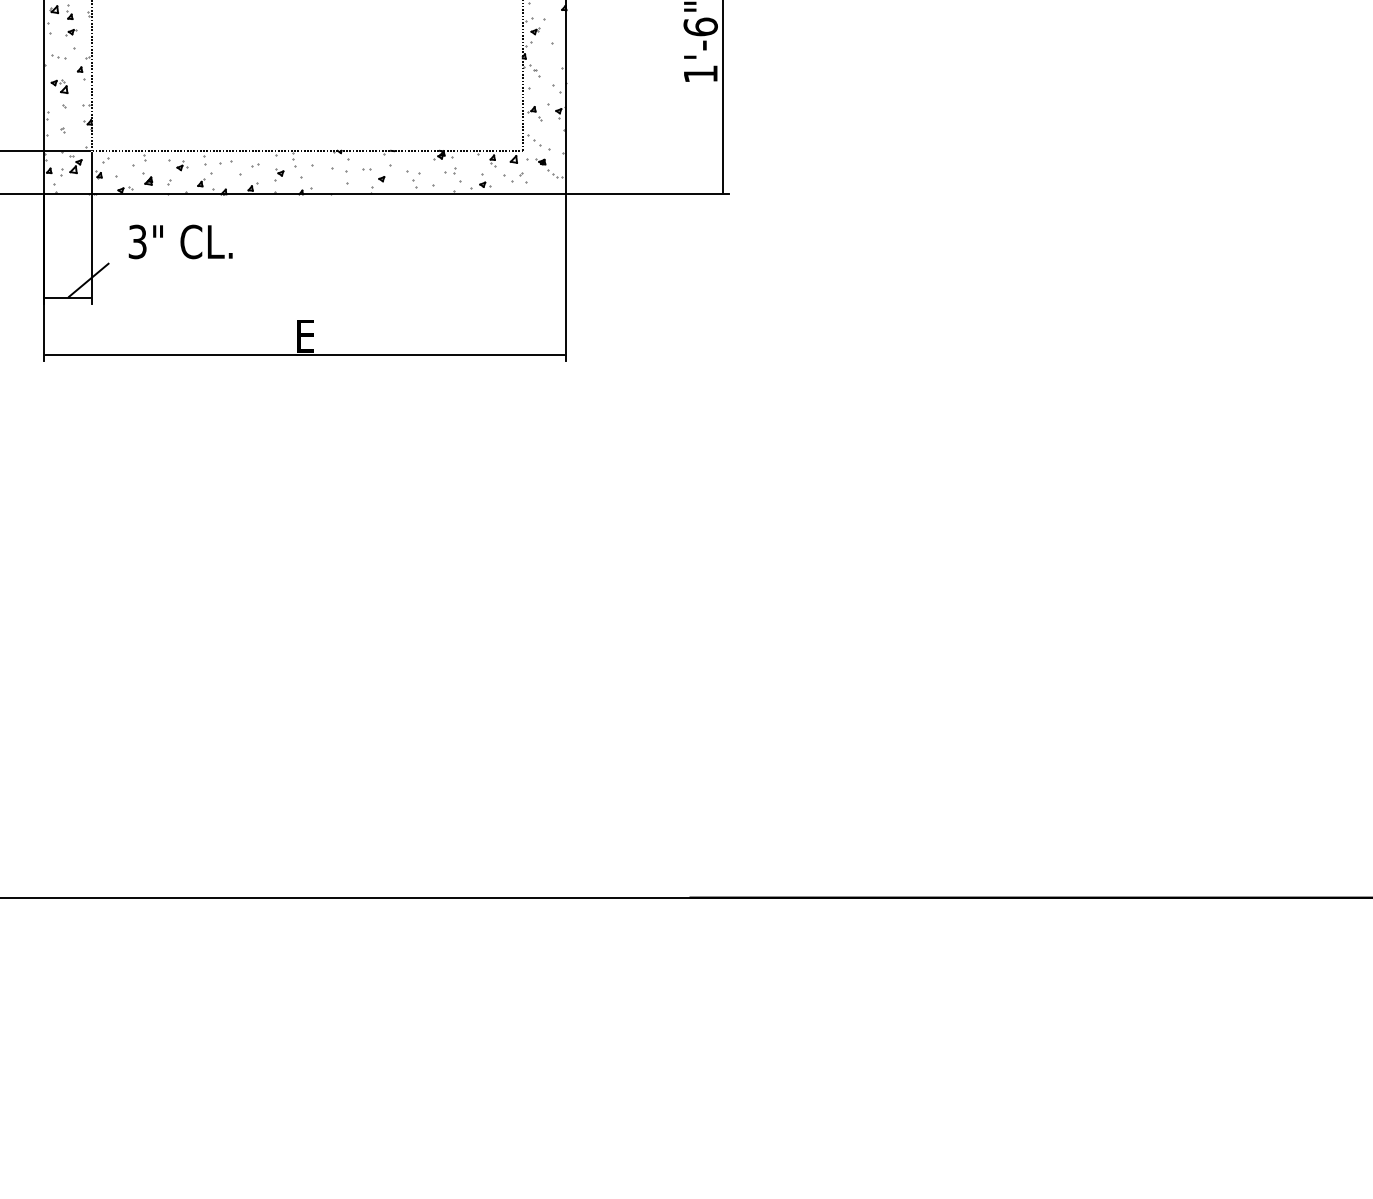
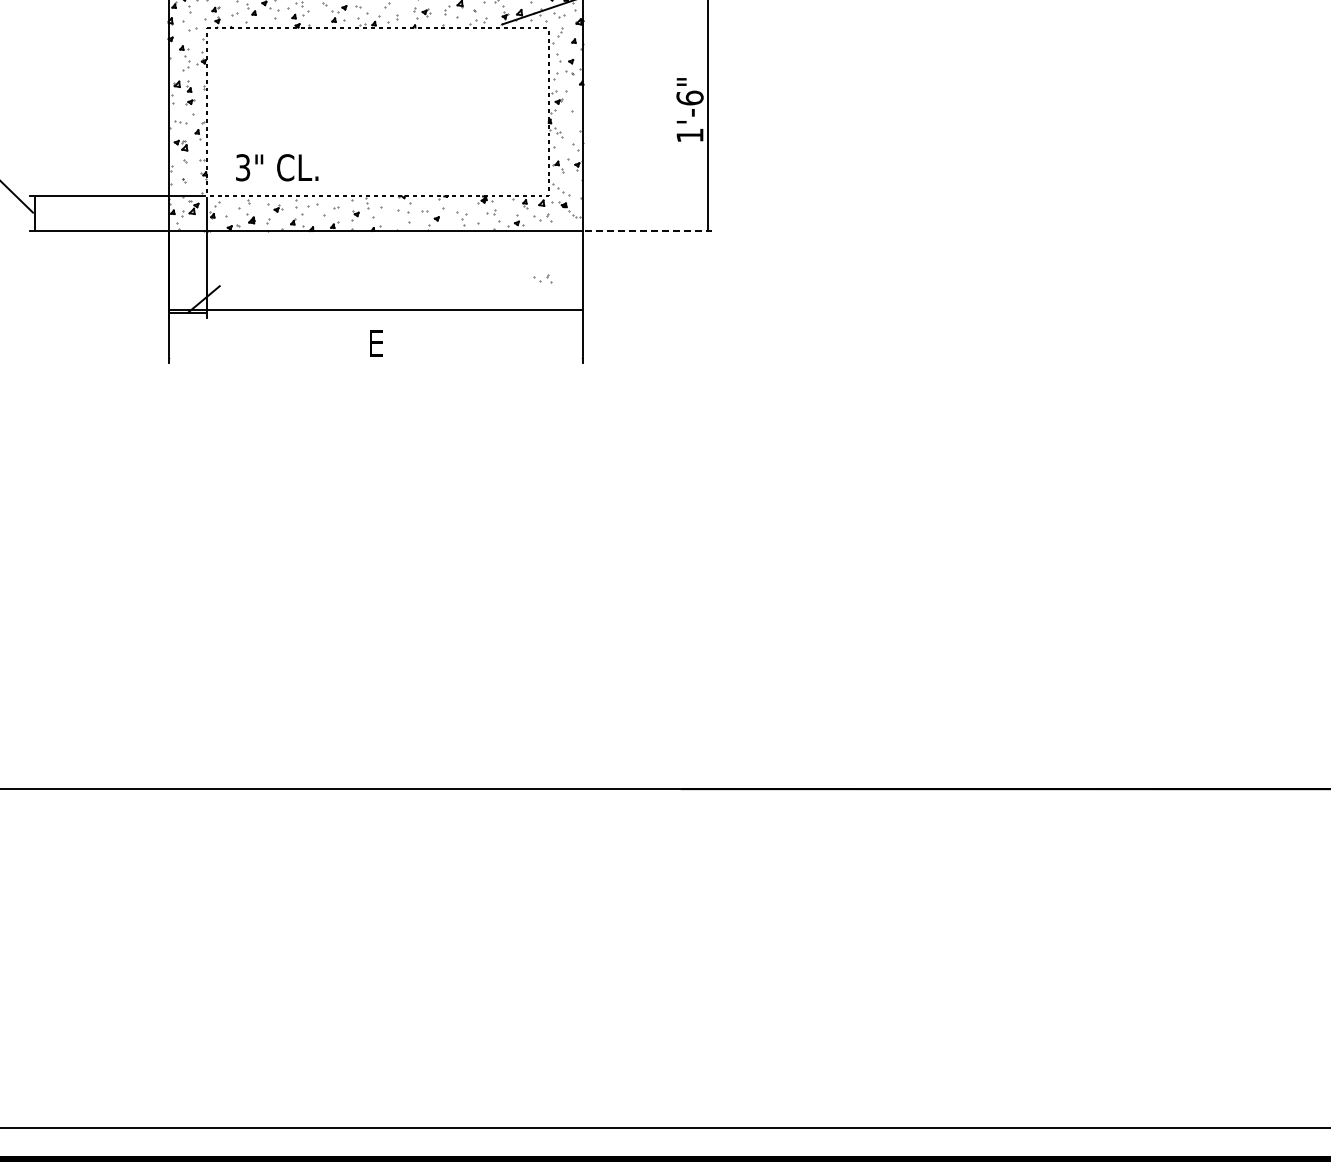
line: (648, 193) -> (648, 230), solid -> dashed
text: (181, 241) -> (277, 167), moved
part: (514, 254) -> (542, 278), added
line: (304, 355) -> (375, 309), moved

